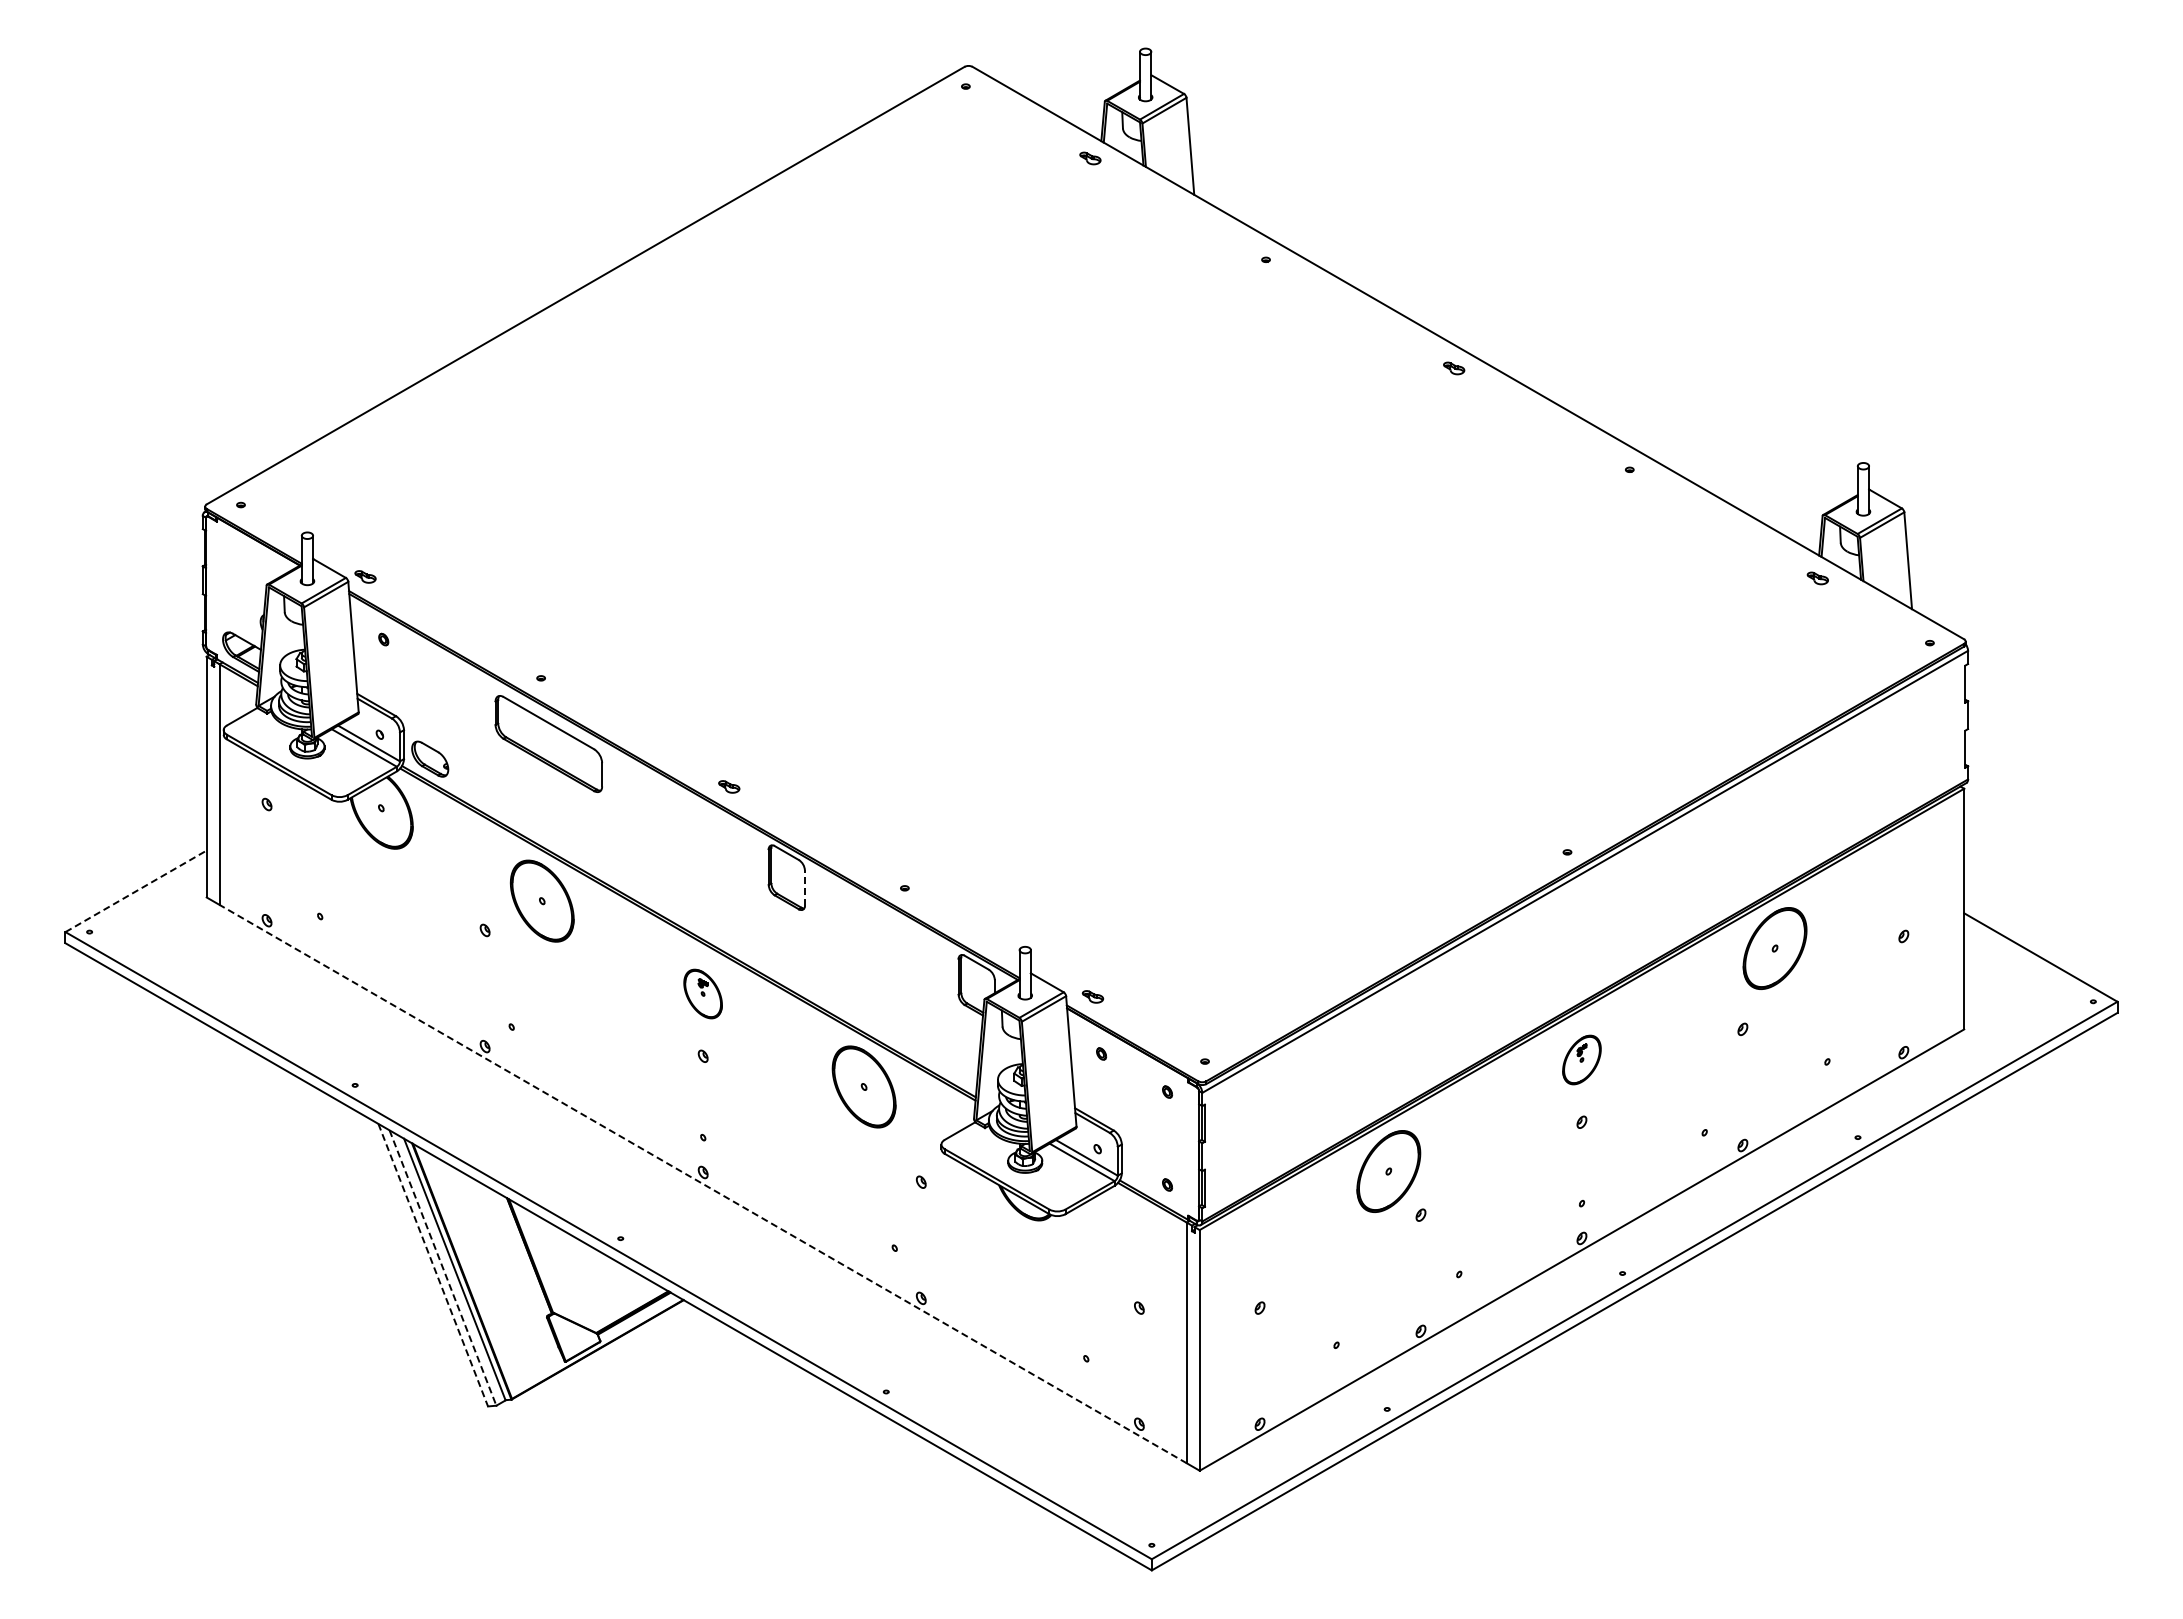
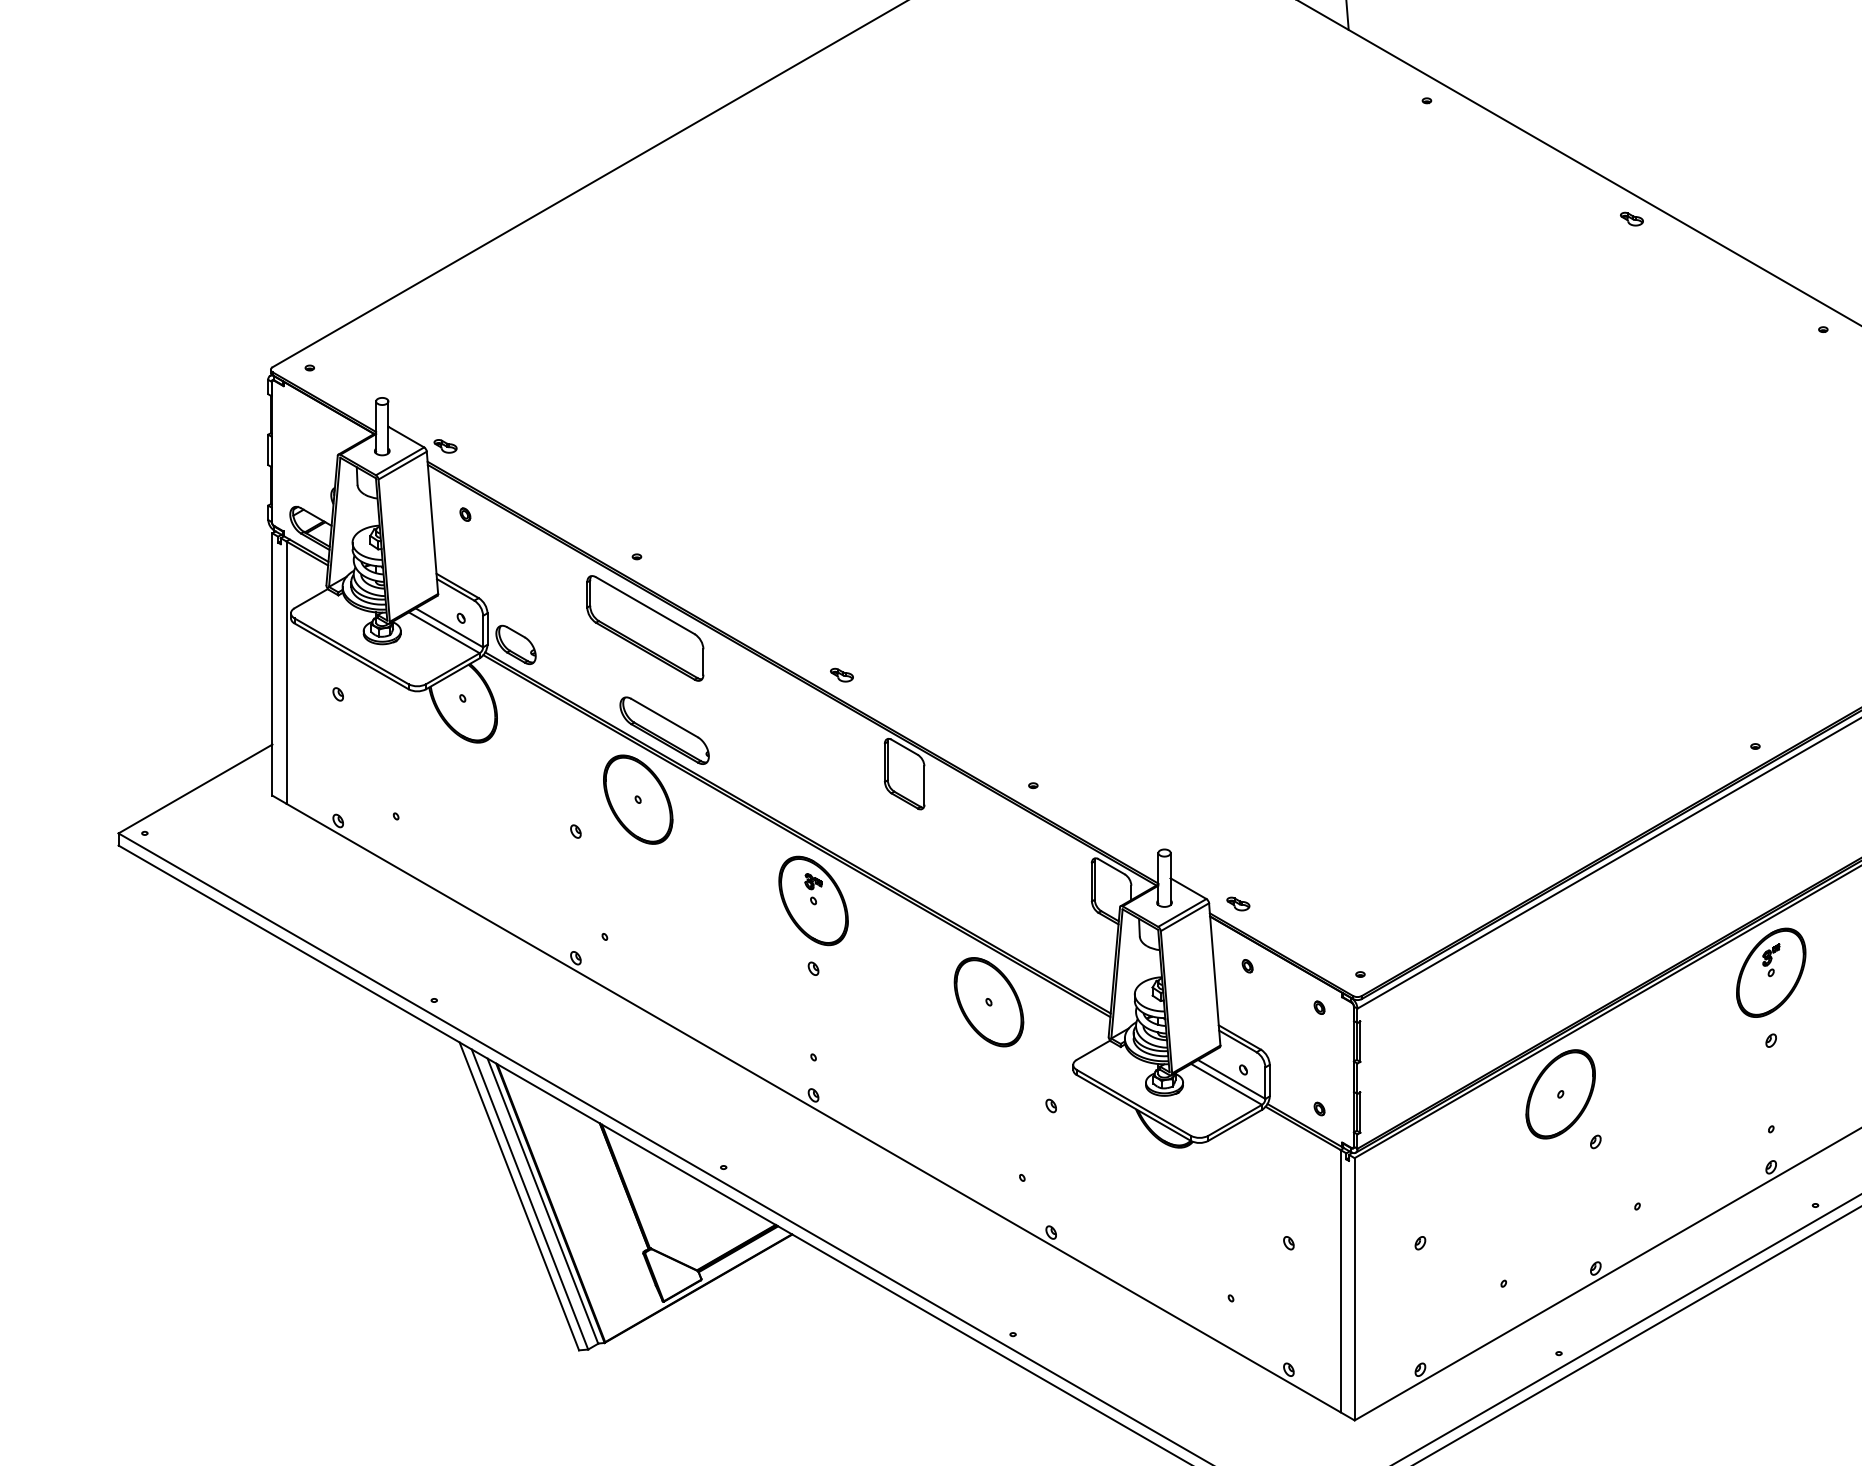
part: (566, 837) -> (664, 730), added
line: (804, 888) -> (923, 785), dashed -> solid
line: (136, 891) -> (195, 789), dashed -> solid
part: (702, 993) -> (812, 900), size x1.67
part: (1581, 1059) -> (1770, 972), size x1.67
line: (702, 1183) -> (812, 1107), dashed -> solid
line: (433, 1265) -> (519, 1196), dashed -> solid
line: (442, 1268) -> (529, 1200), dashed -> solid

